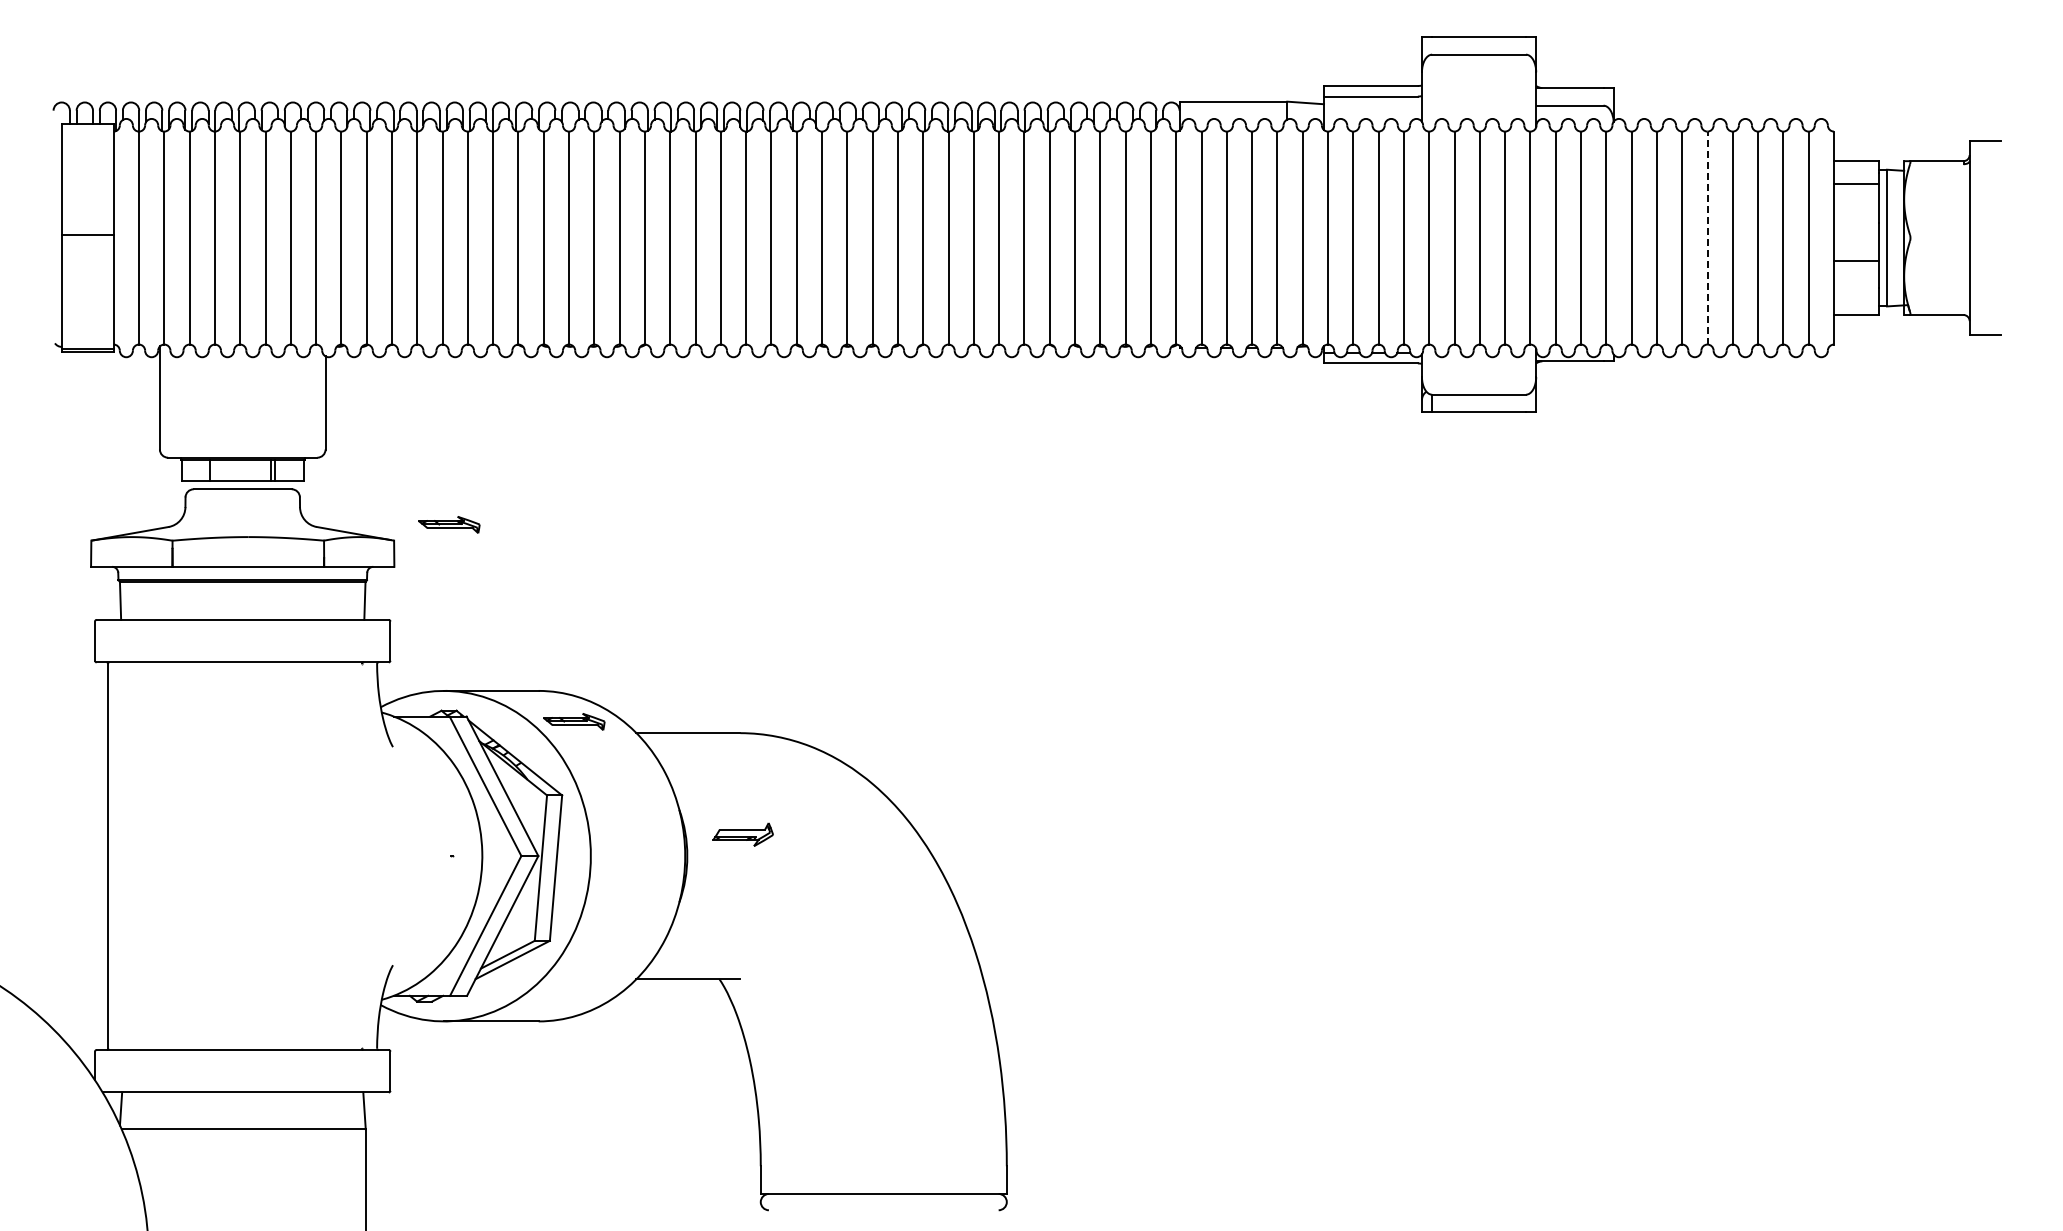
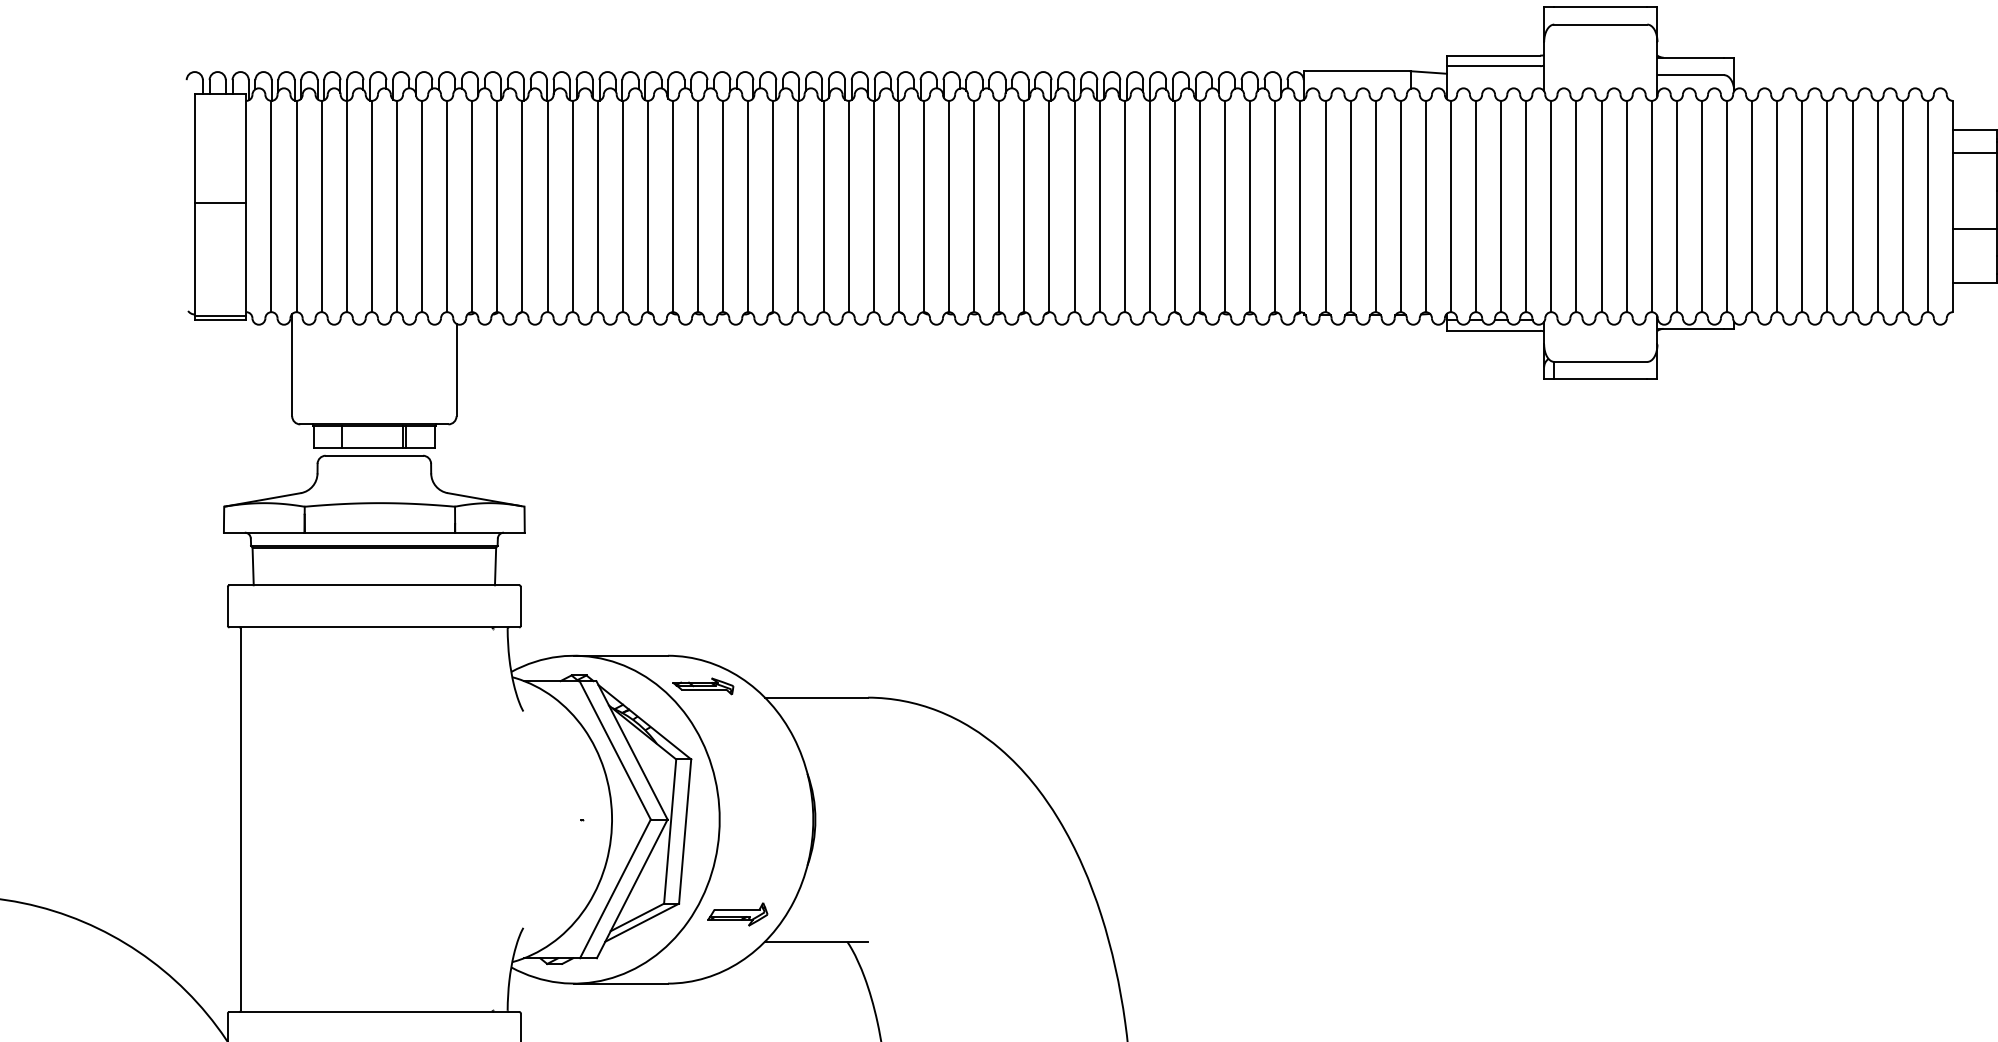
line: (1707, 237) -> (1827, 205), dashed -> solid
part: (449, 524) -> (579, 490), removed
part: (742, 834) -> (737, 914), moved

